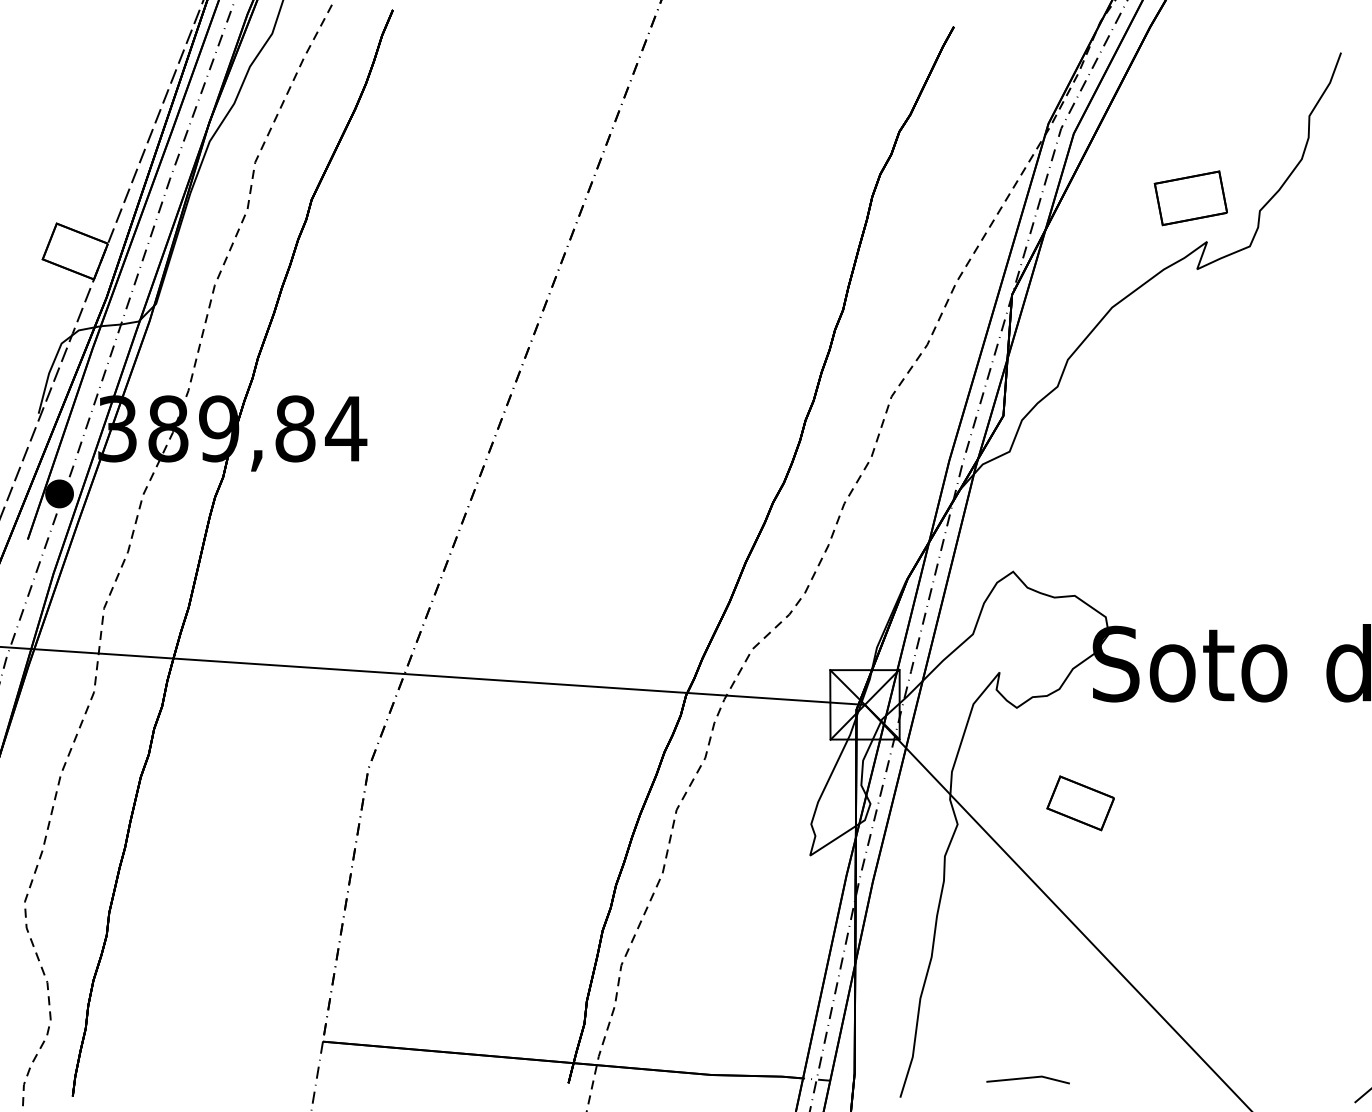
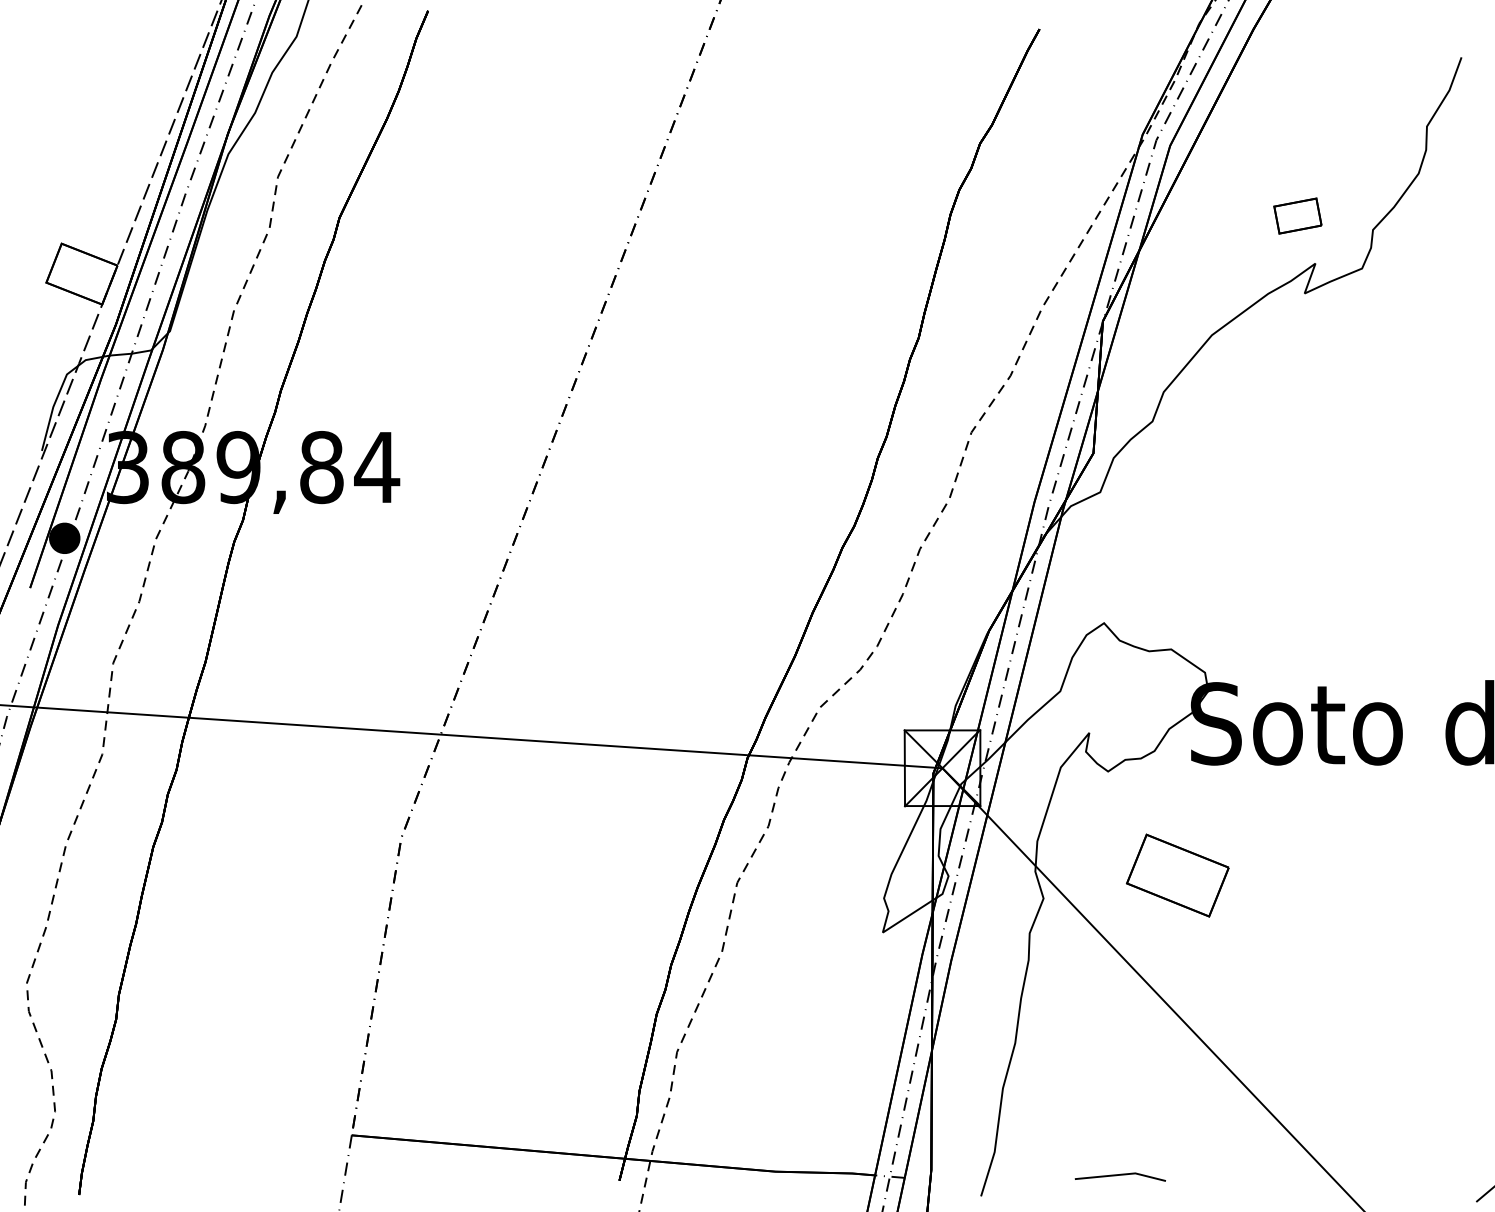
part: (1190, 197) -> (1297, 215), size x0.6
part: (1080, 803) -> (1177, 875), size x1.4

